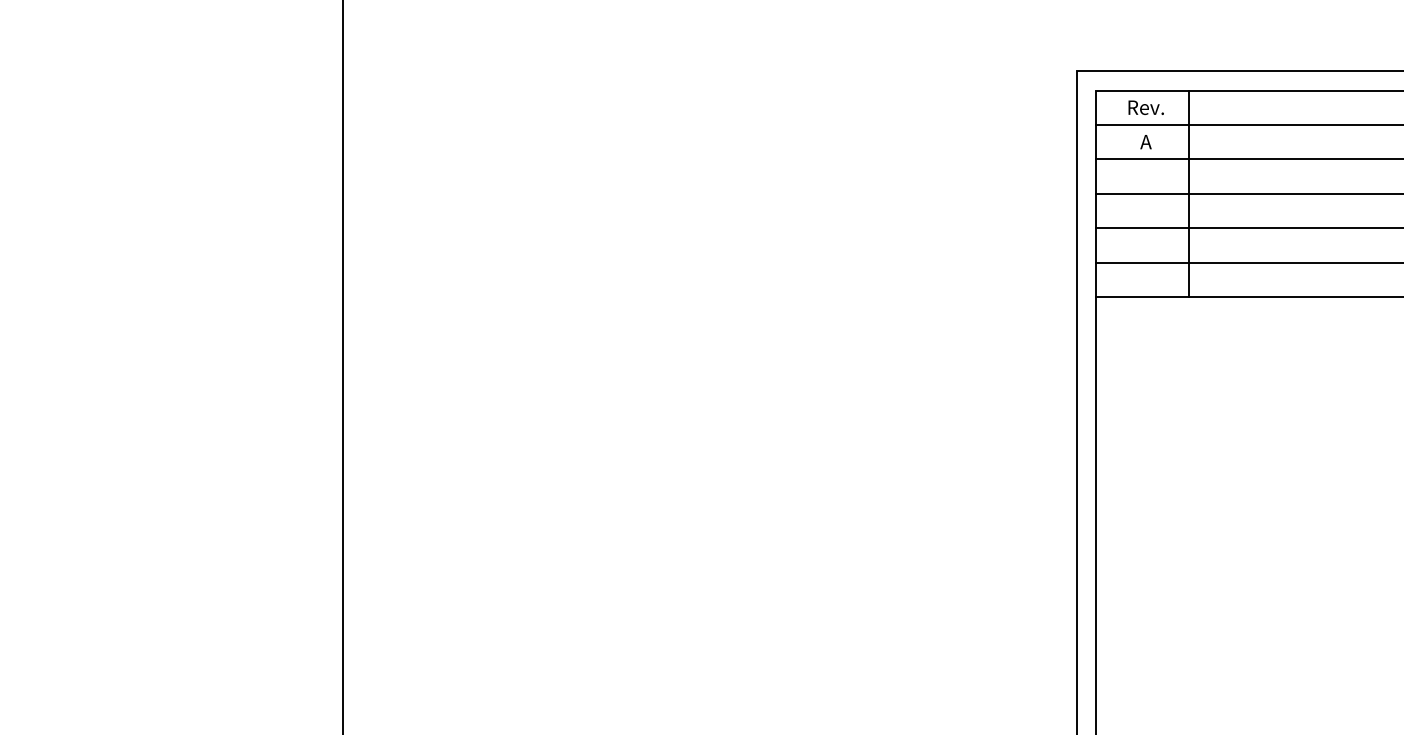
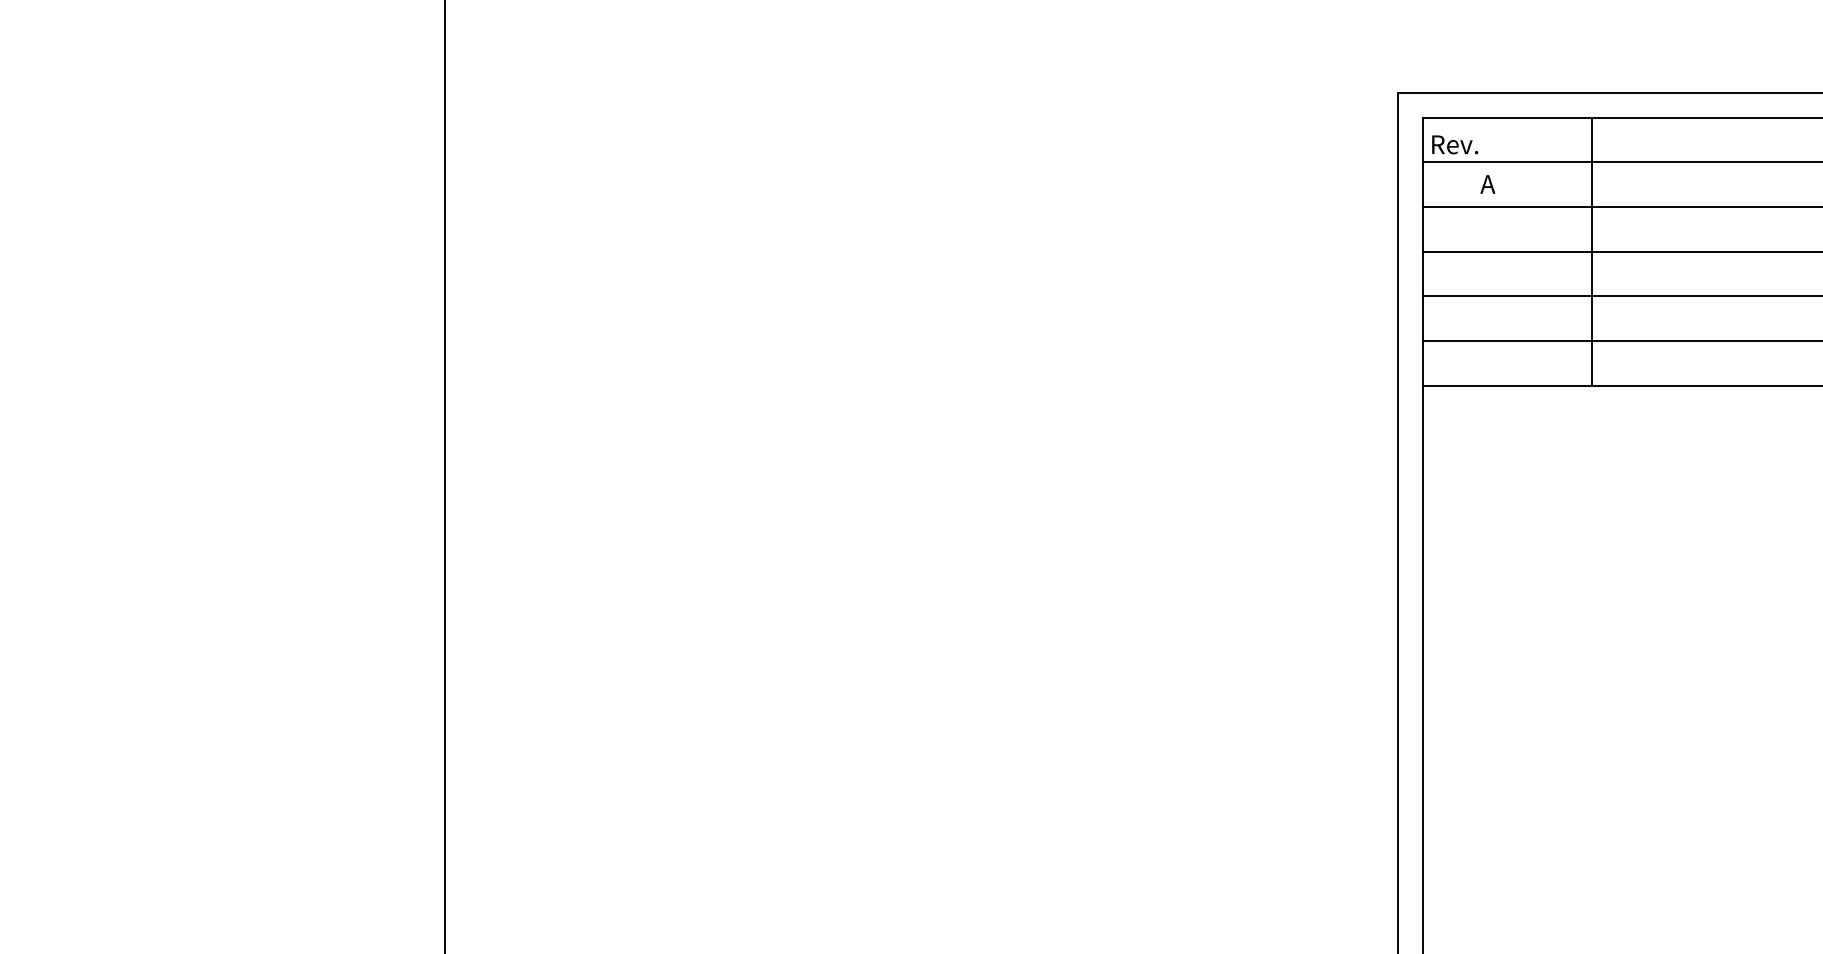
text: (1146, 107) -> (1455, 144), moved
line: (1188, 193) -> (1591, 251), moved

